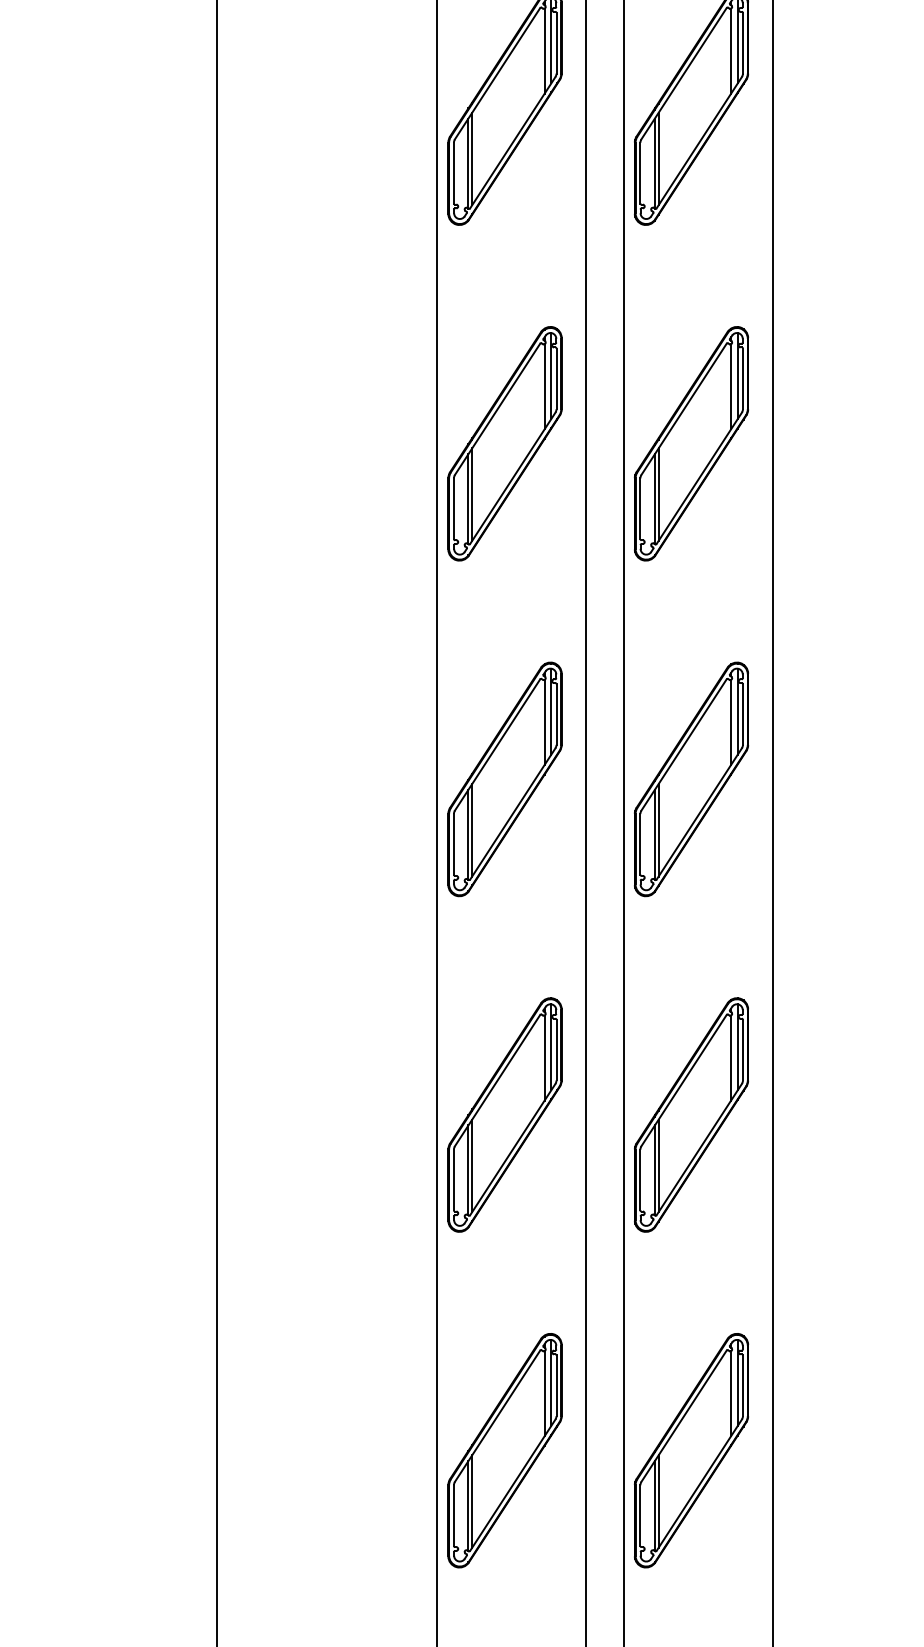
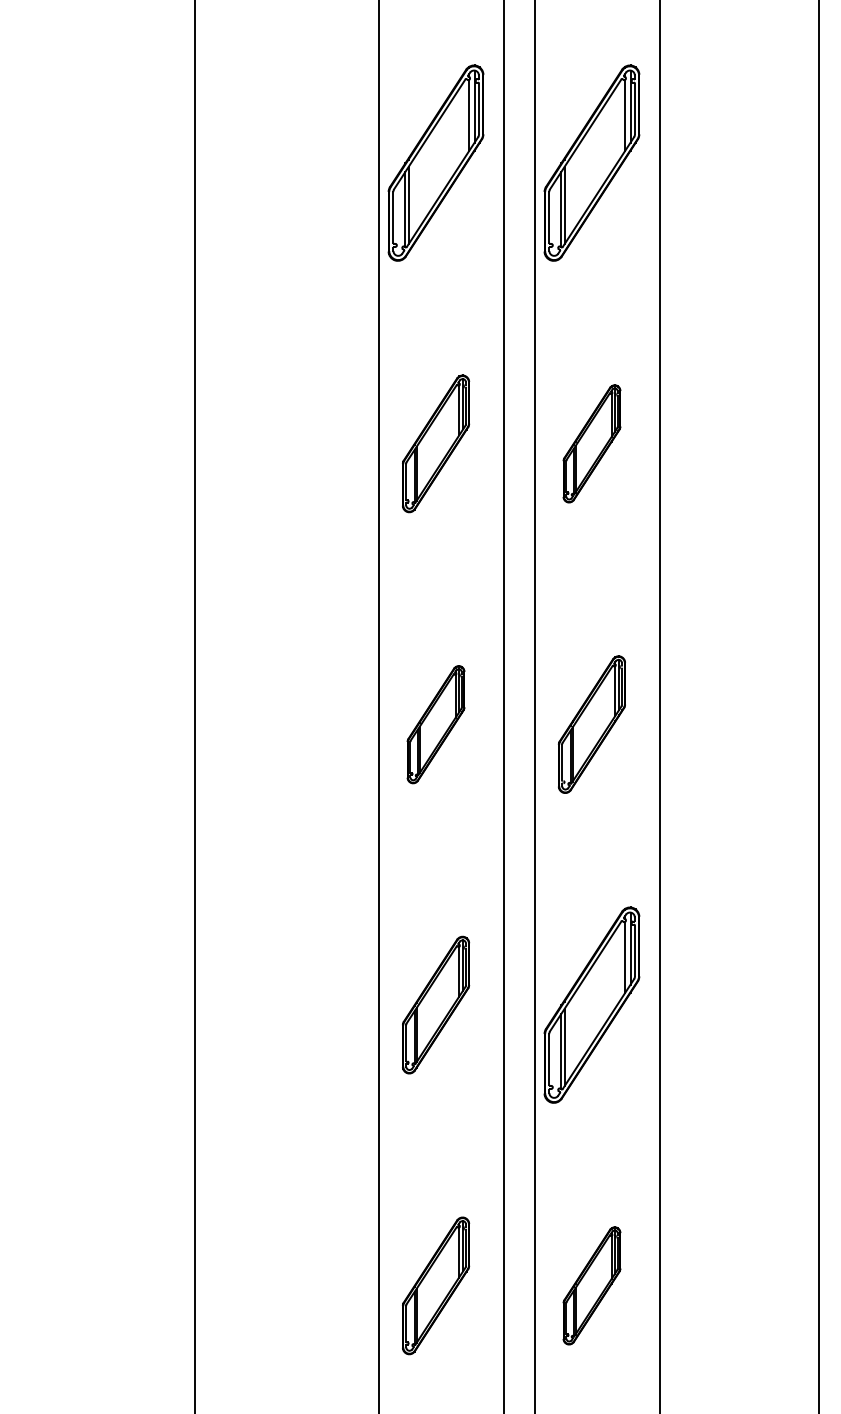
part: (504, 443) -> (435, 443), size x0.7
part: (690, 443) -> (591, 443), size x0.6
part: (504, 779) -> (435, 724), size x0.6
part: (690, 779) -> (591, 724), size x0.7
part: (504, 1114) -> (435, 1004), size x0.7
part: (504, 1450) -> (435, 1285), size x0.7
part: (690, 1450) -> (591, 1285), size x0.6

